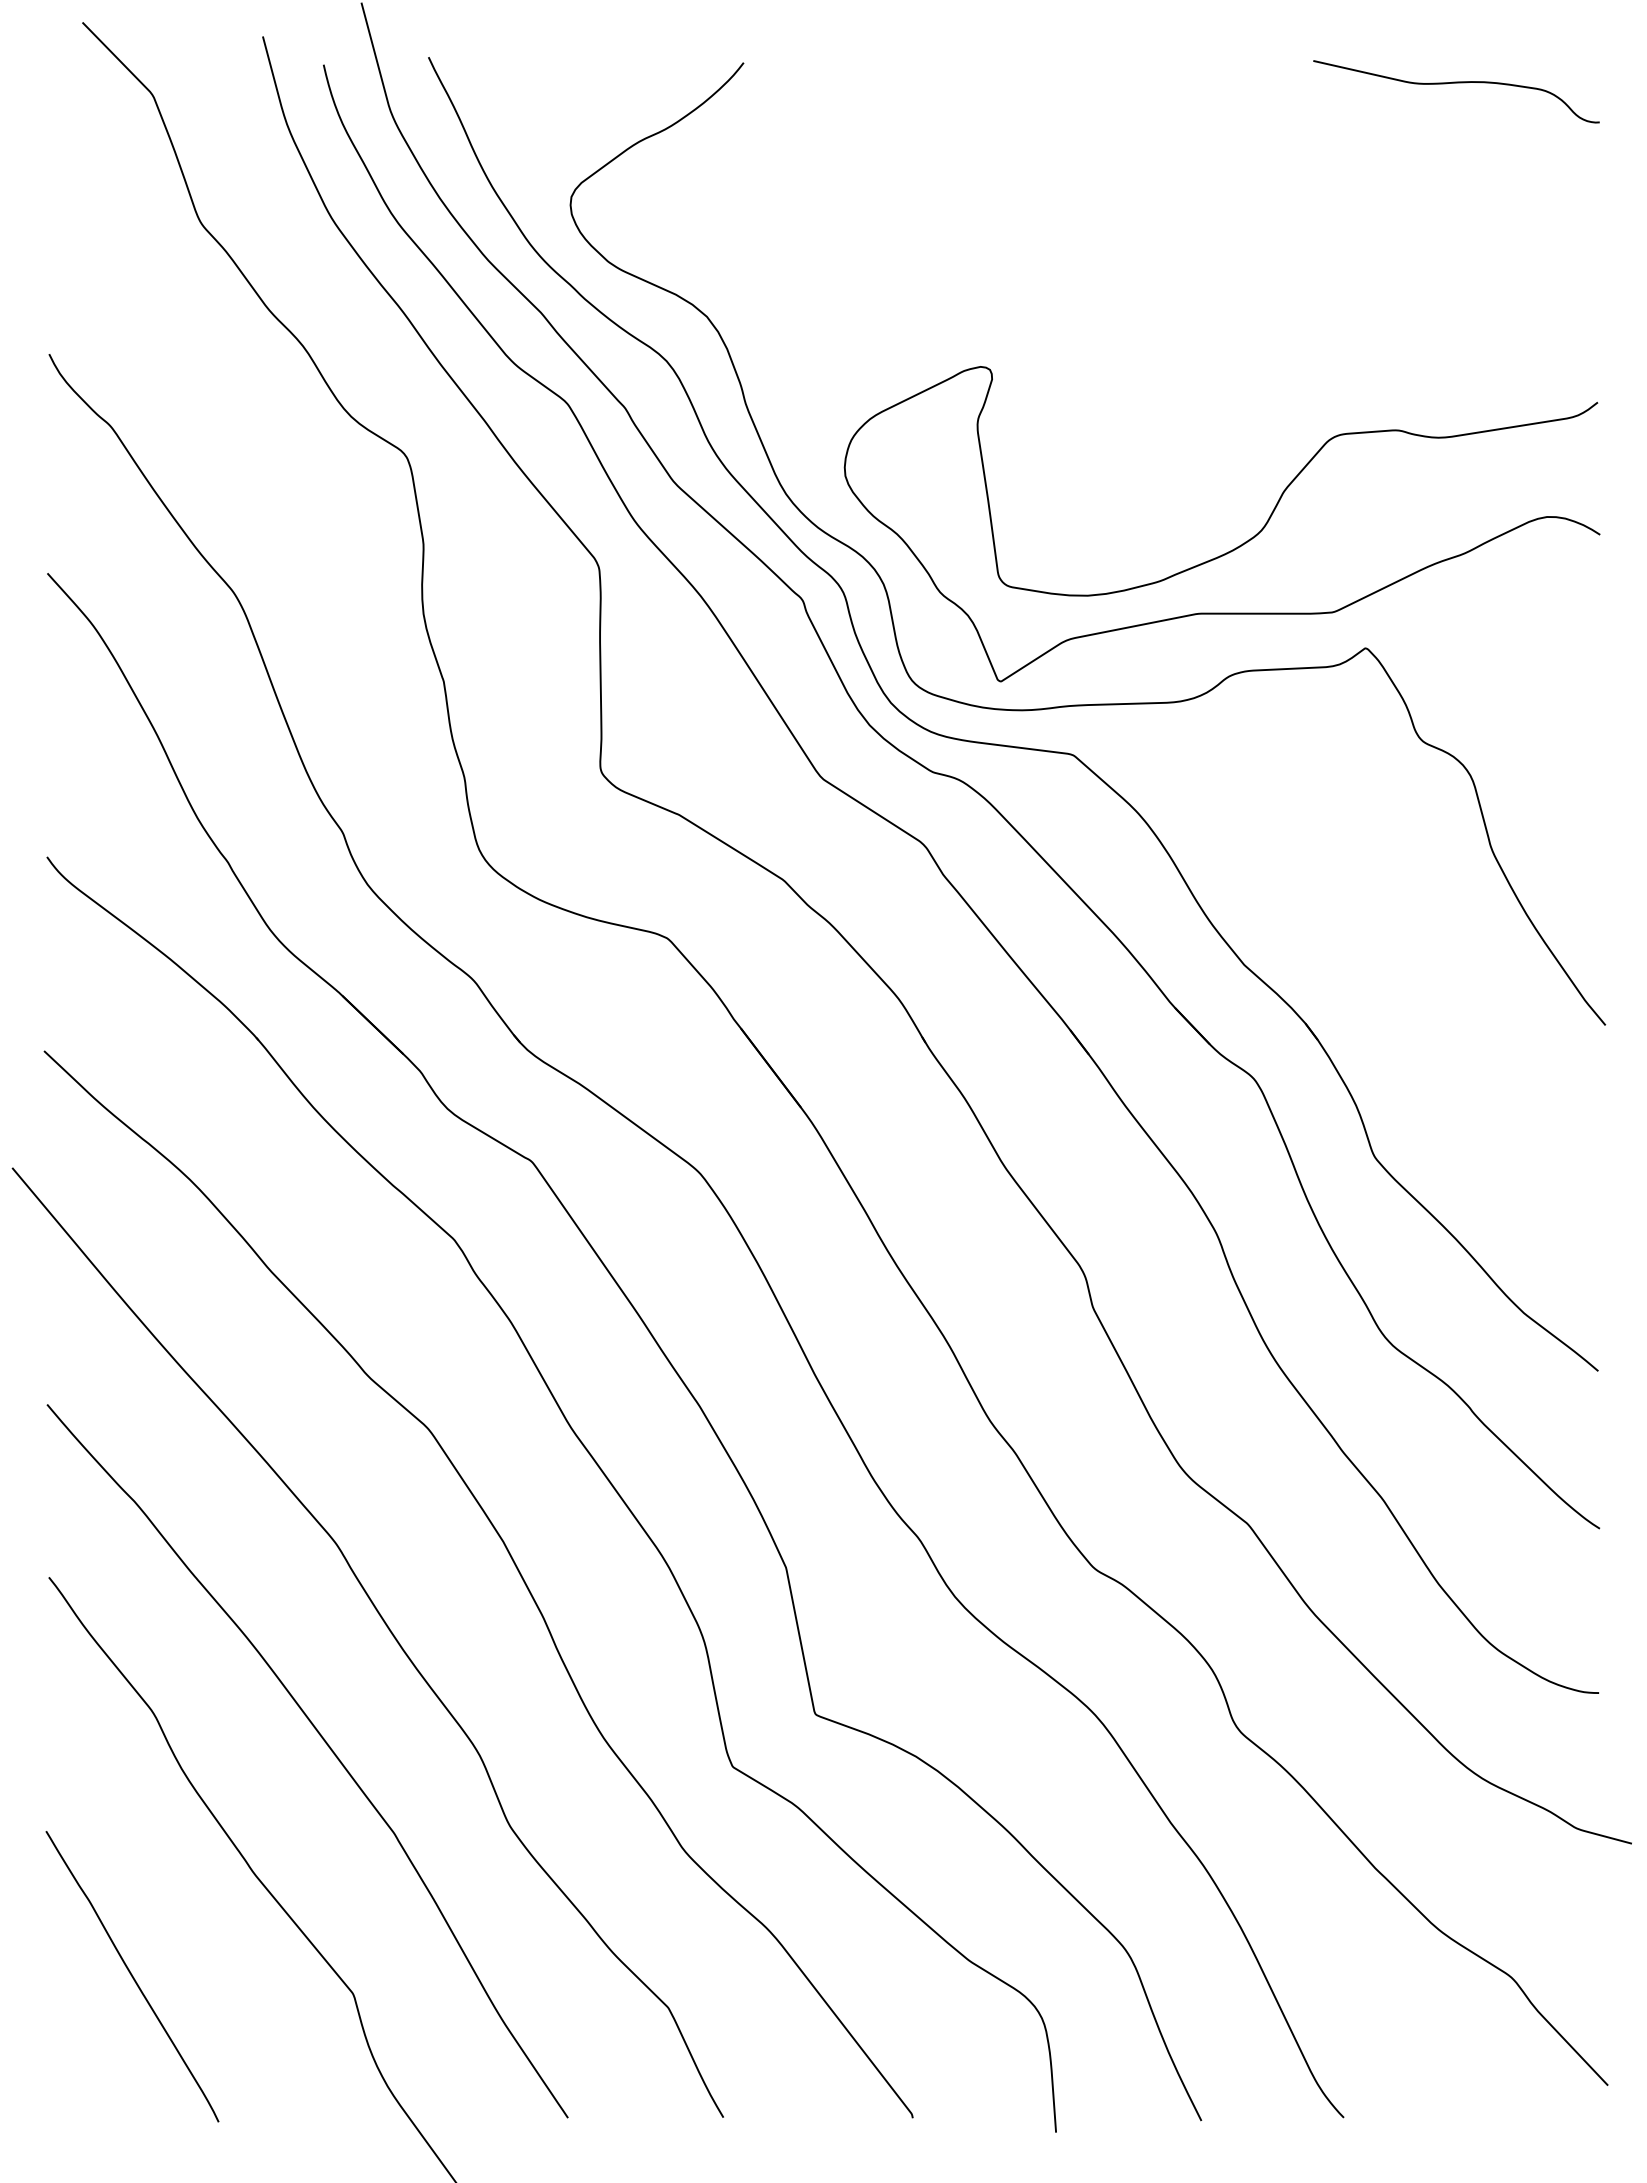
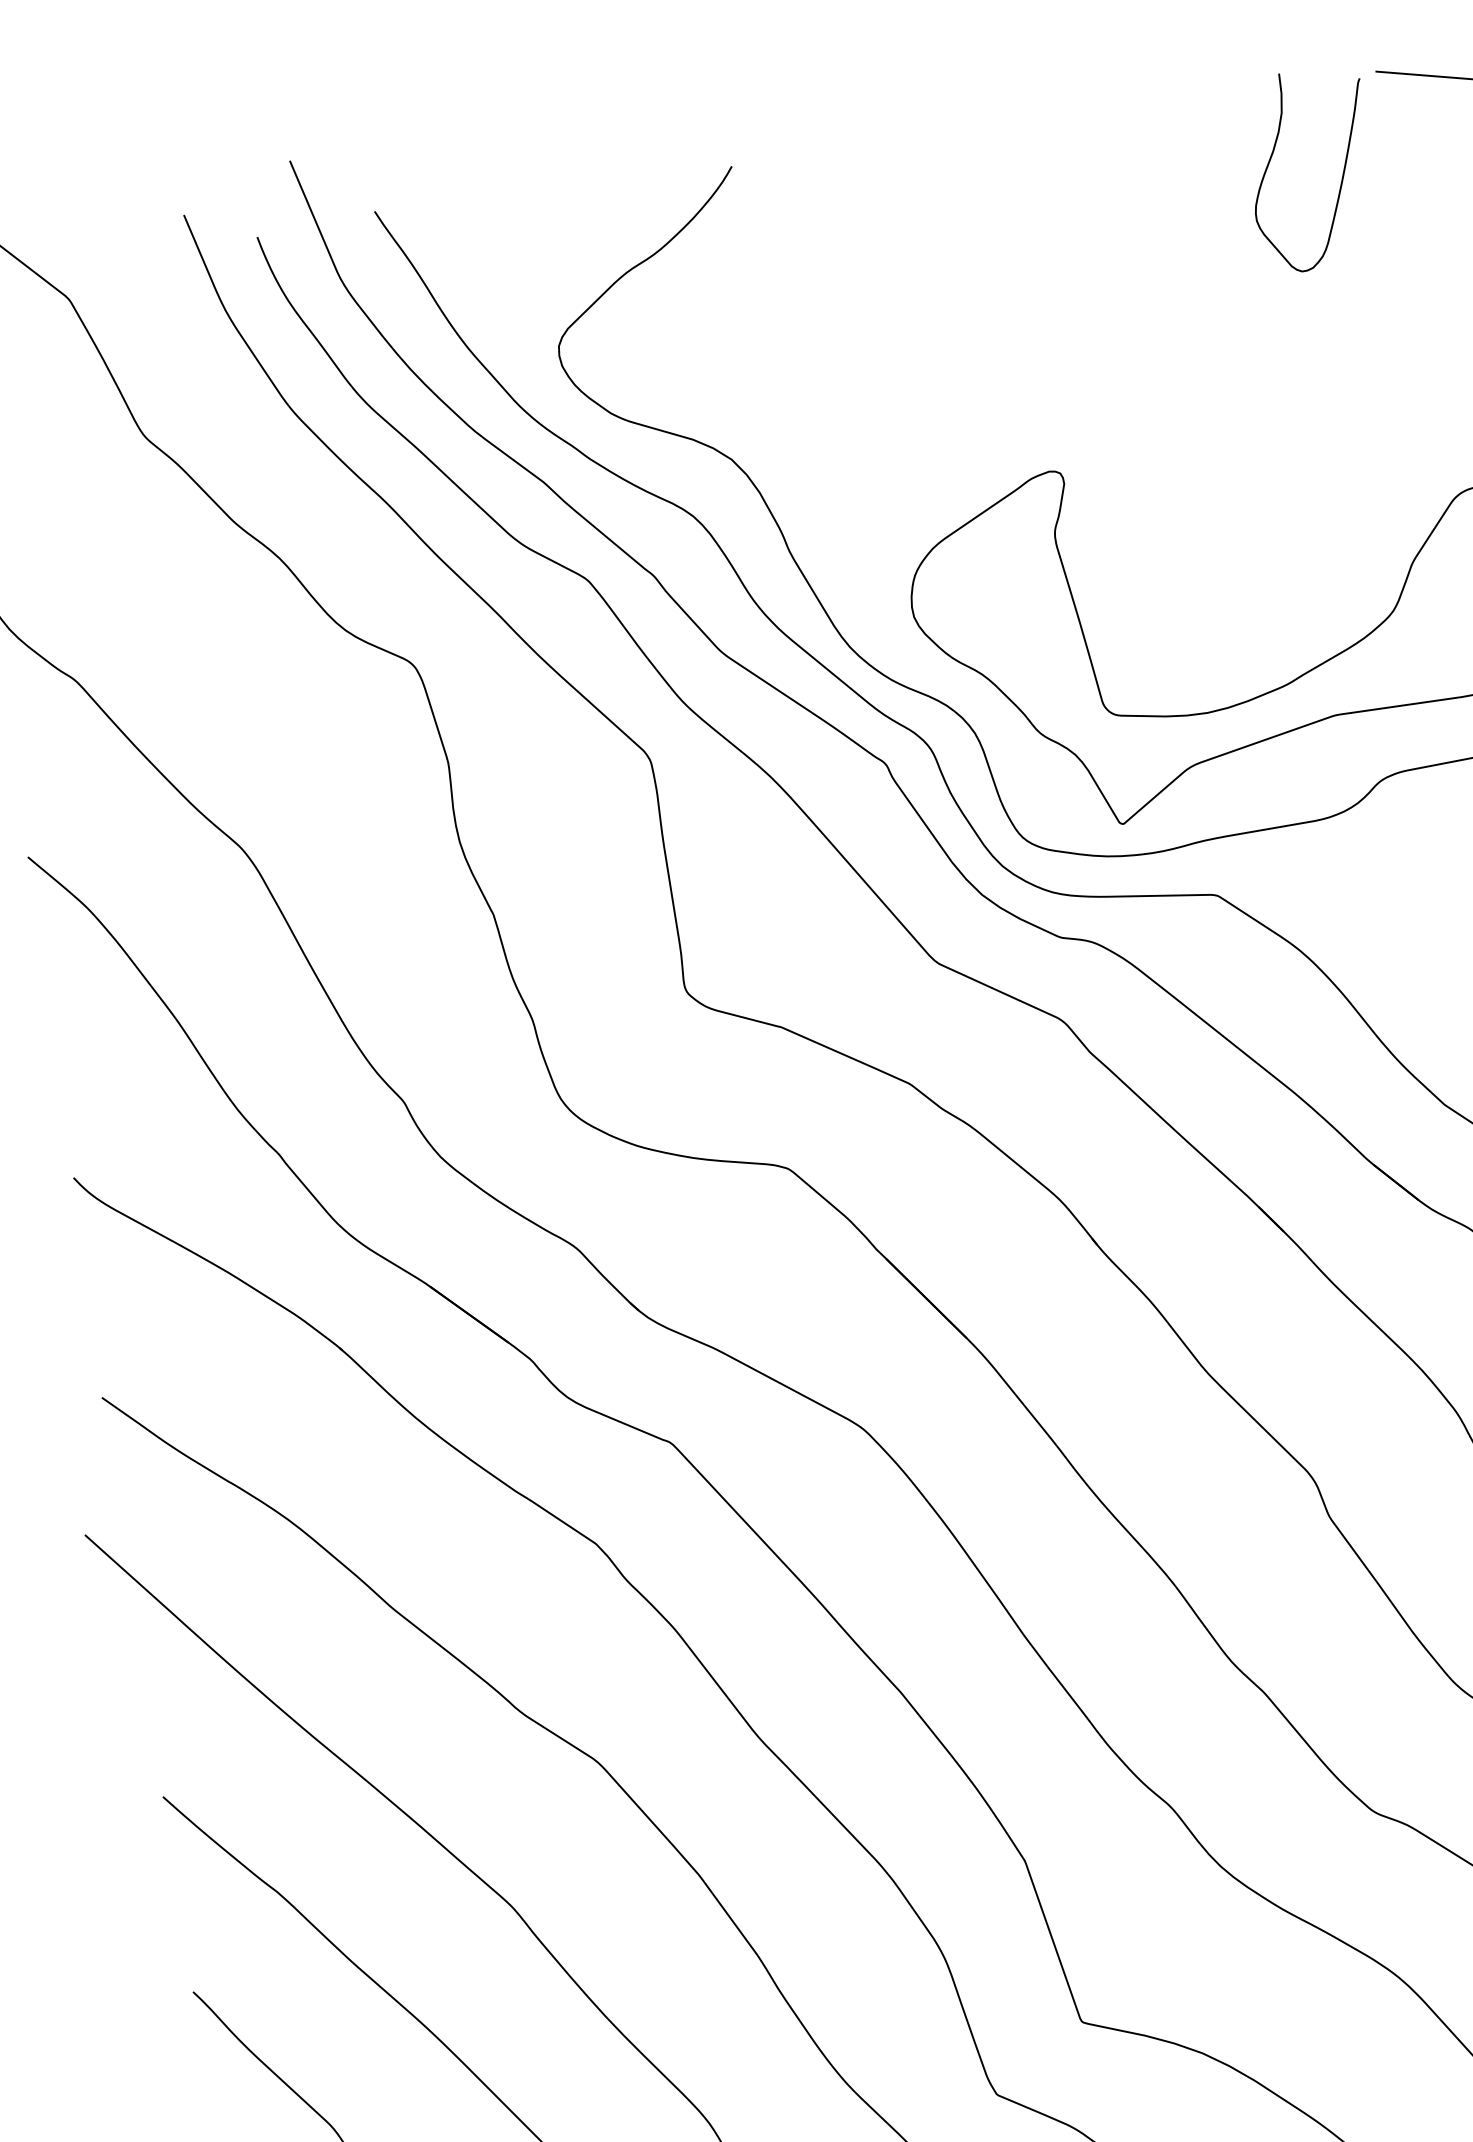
curve: (1271, 146) -> (1342, 175), added

